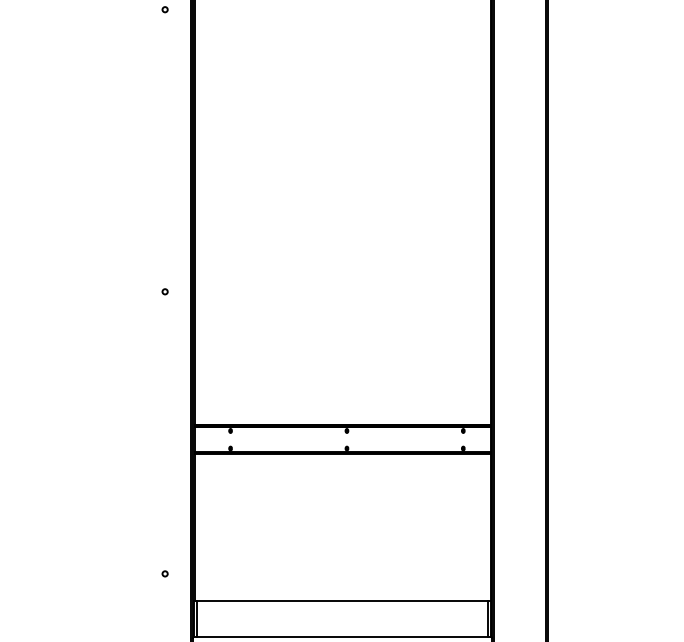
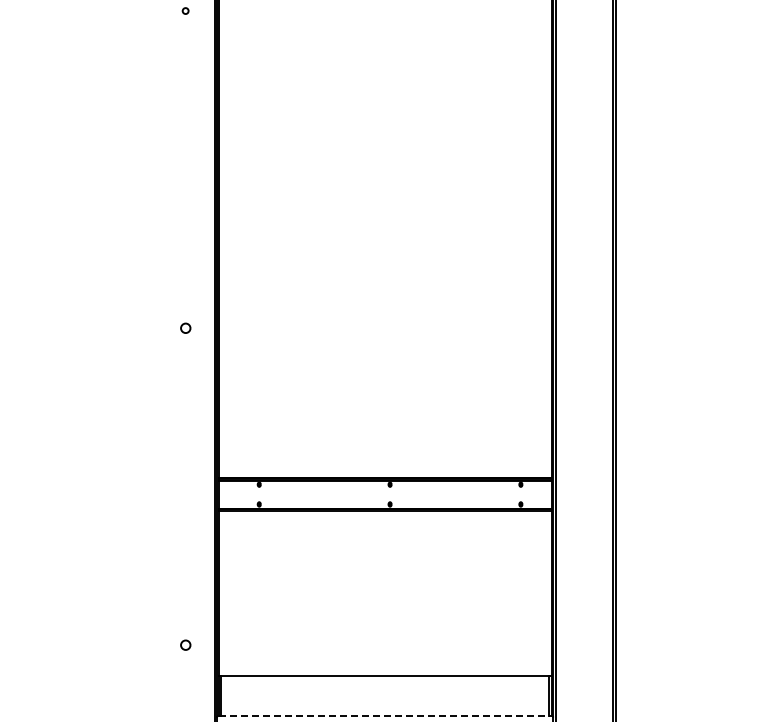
circle: (164, 291) -> (185, 327), size x1.6
circle: (164, 574) -> (185, 645), size x1.6
line: (342, 636) -> (385, 715), solid -> dashed

